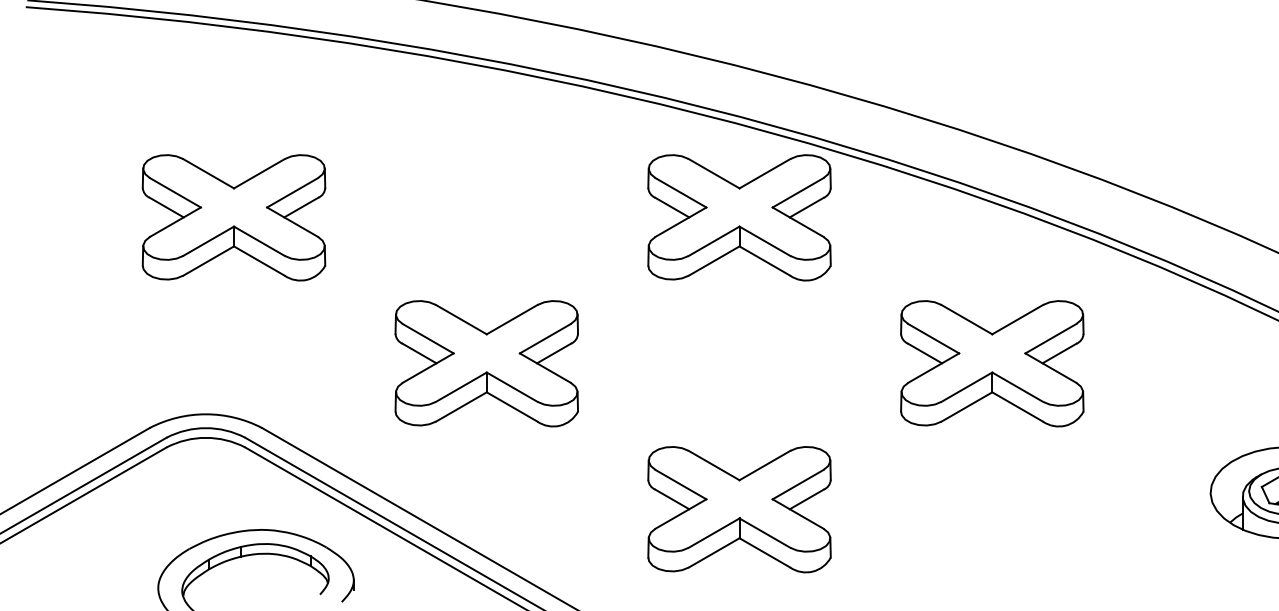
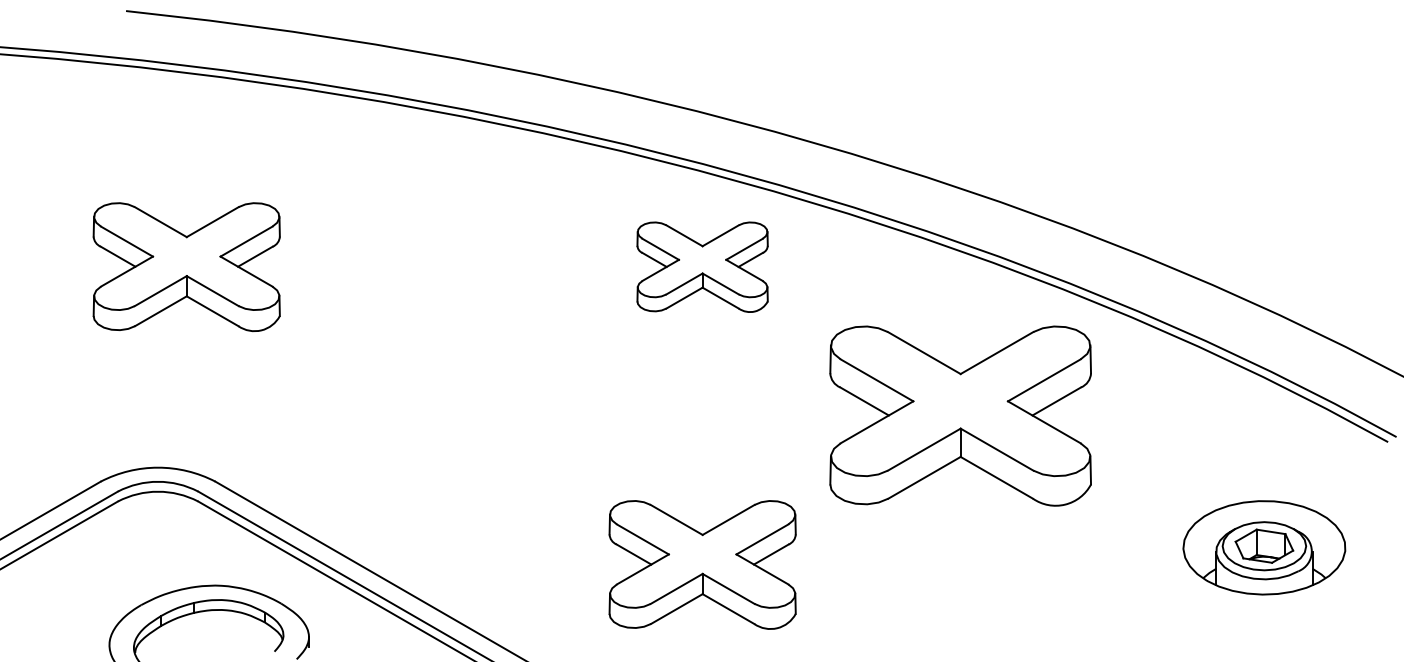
part: (739, 218) -> (702, 267), size x0.7
part: (486, 363) -> (444, 415), removed
part: (992, 363) -> (960, 415), size x1.4

